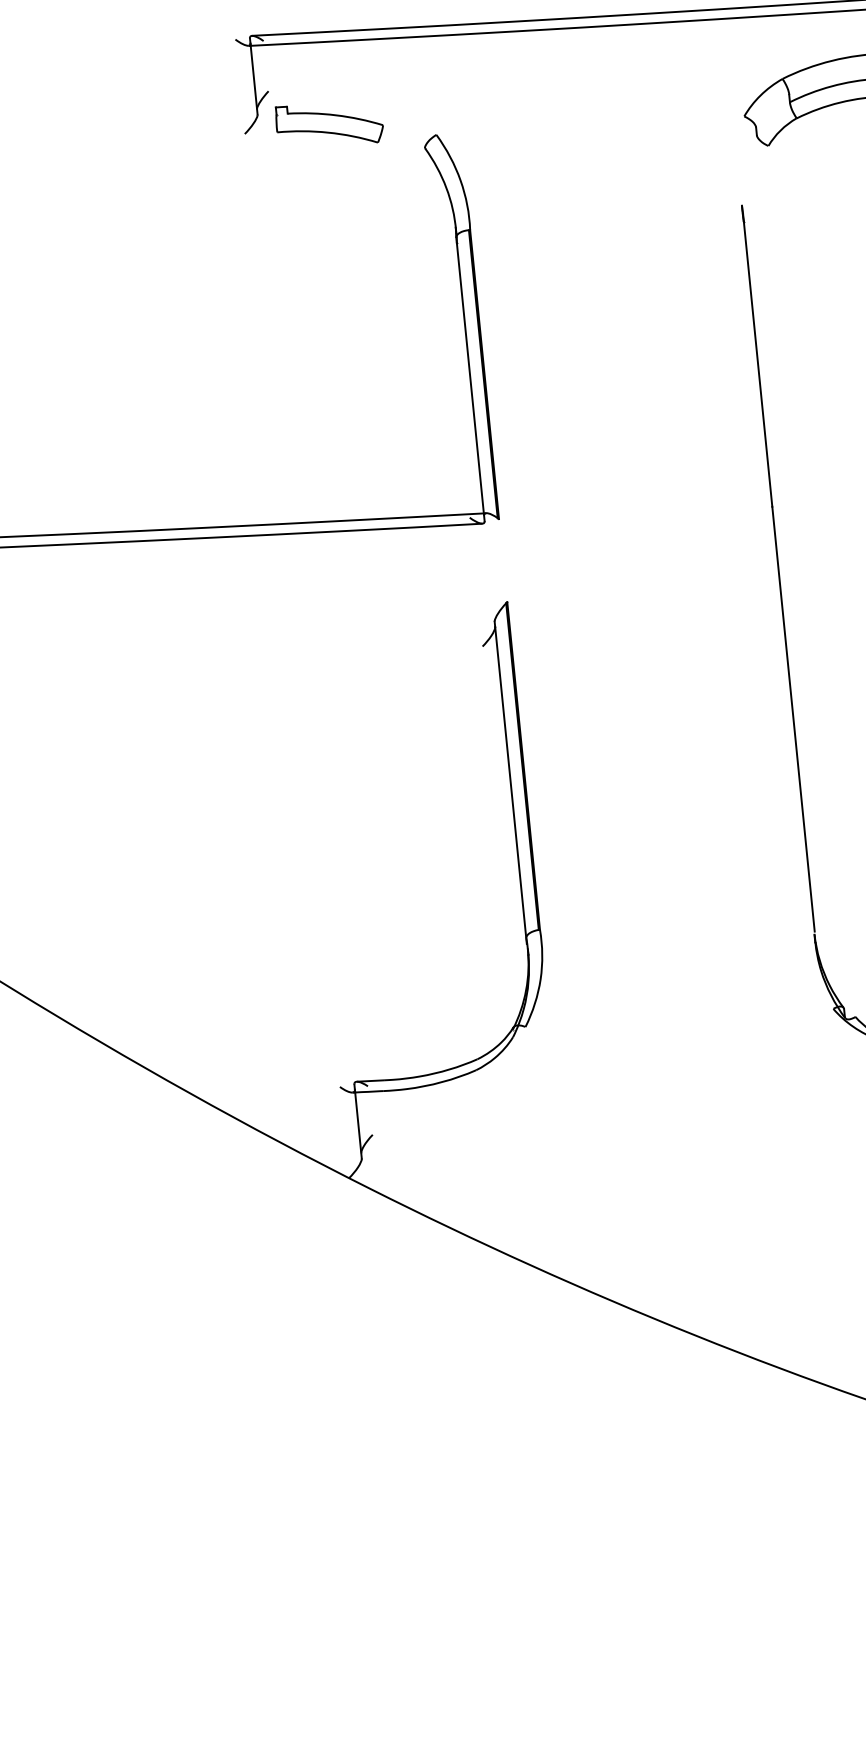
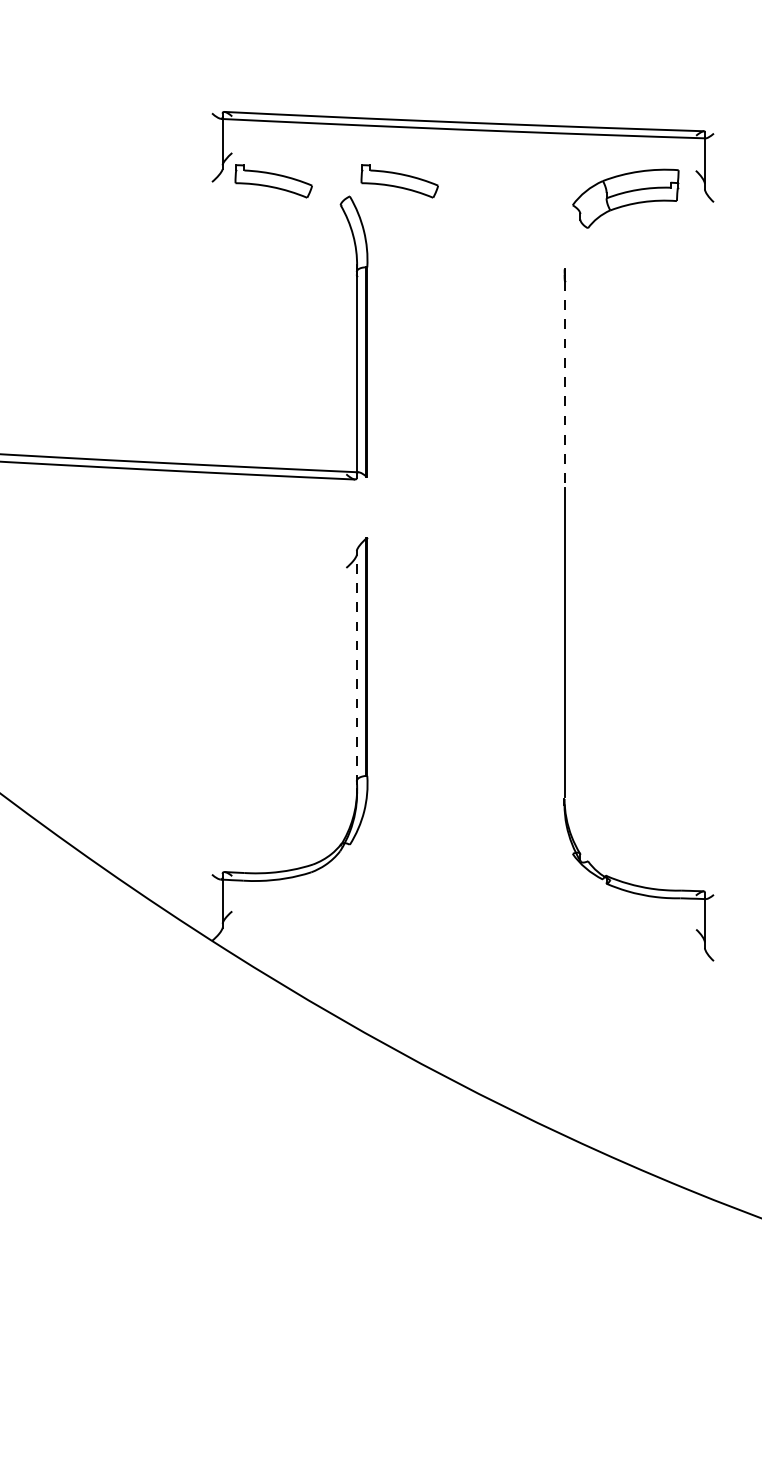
part: (502, 107) -> (399, 181), added
line: (757, 364) -> (564, 384), solid -> dashed
line: (510, 784) -> (356, 669), solid -> dashed

